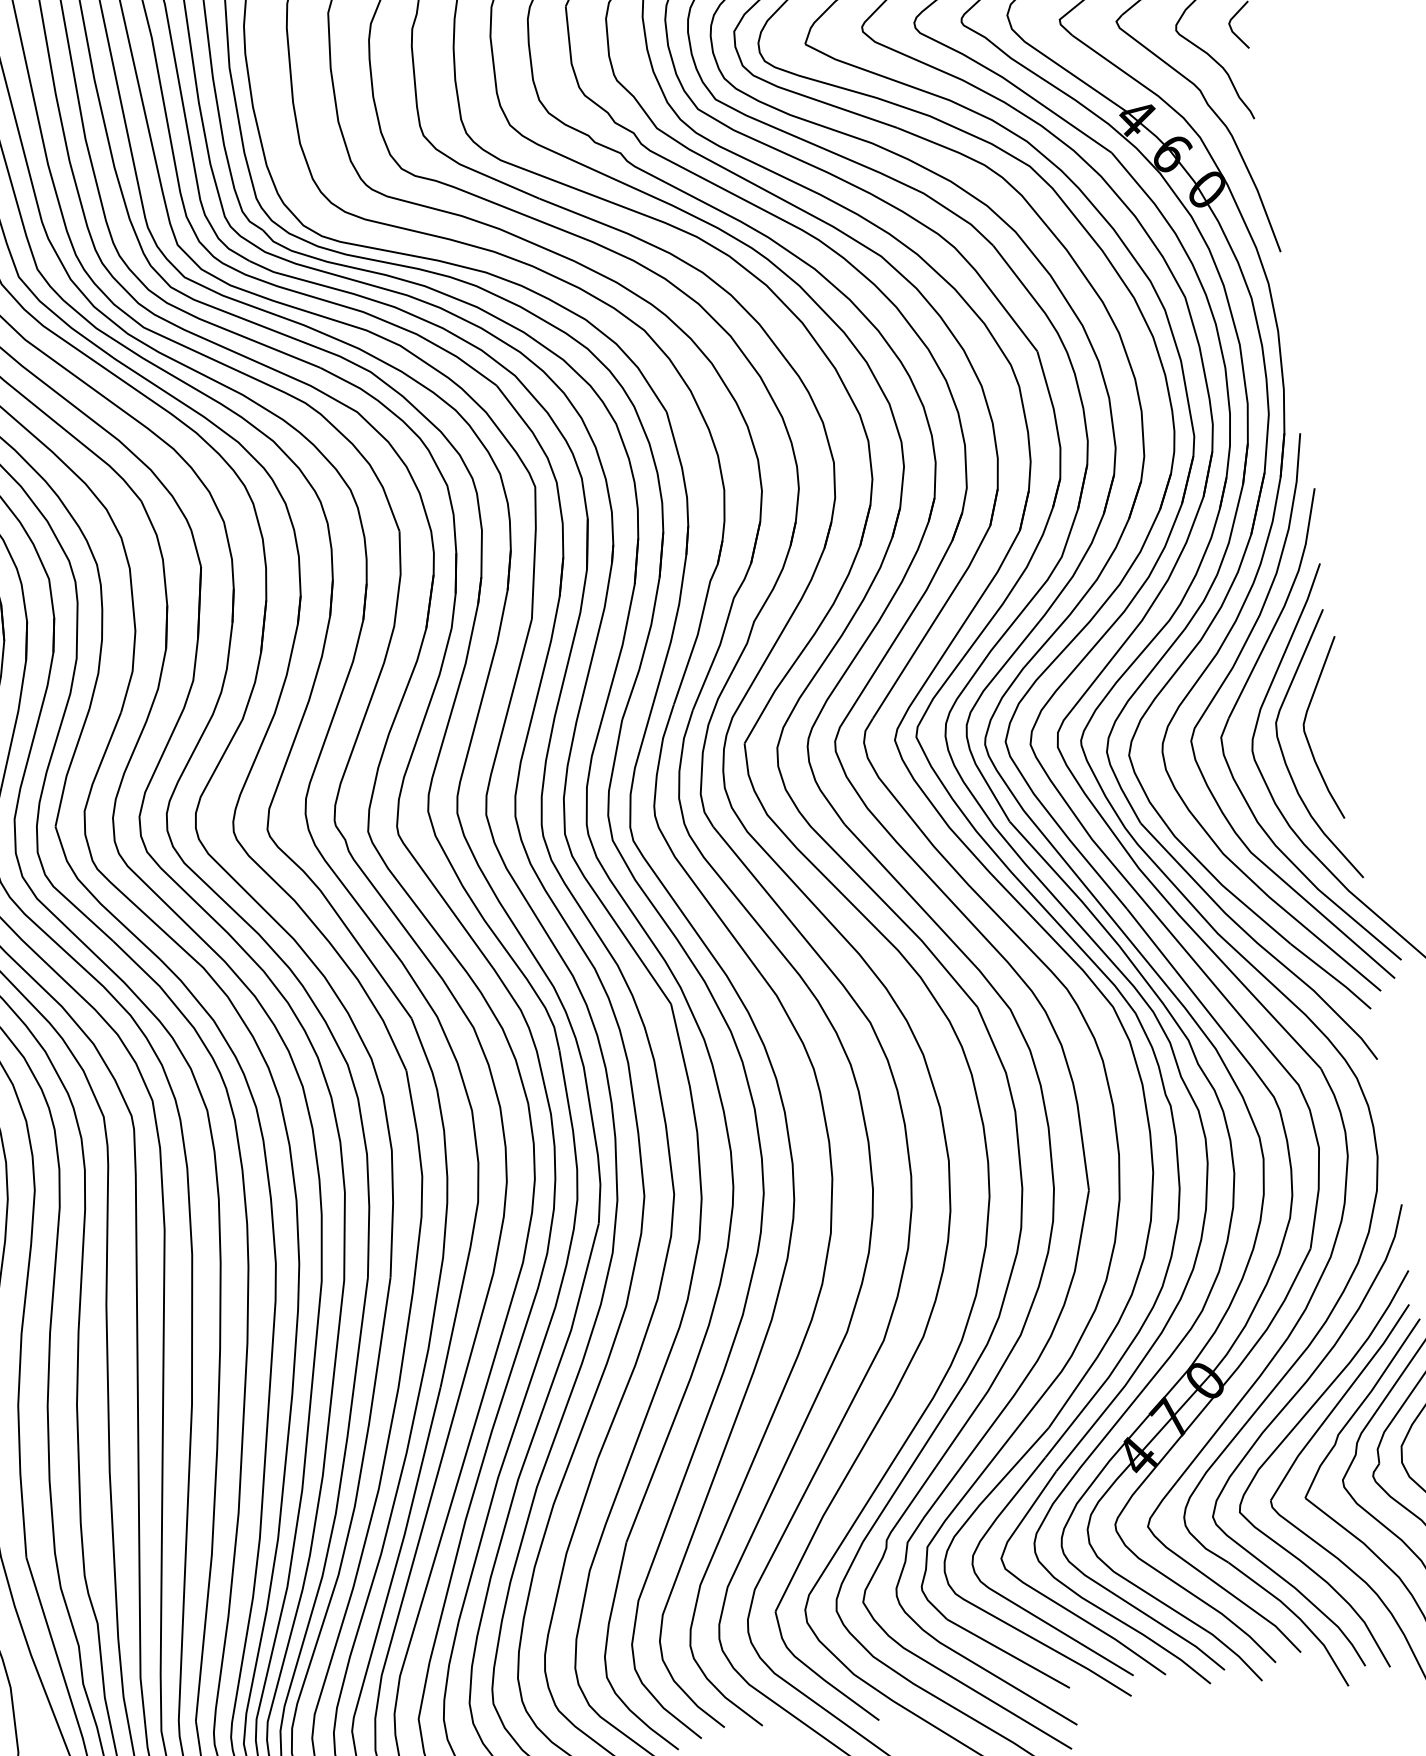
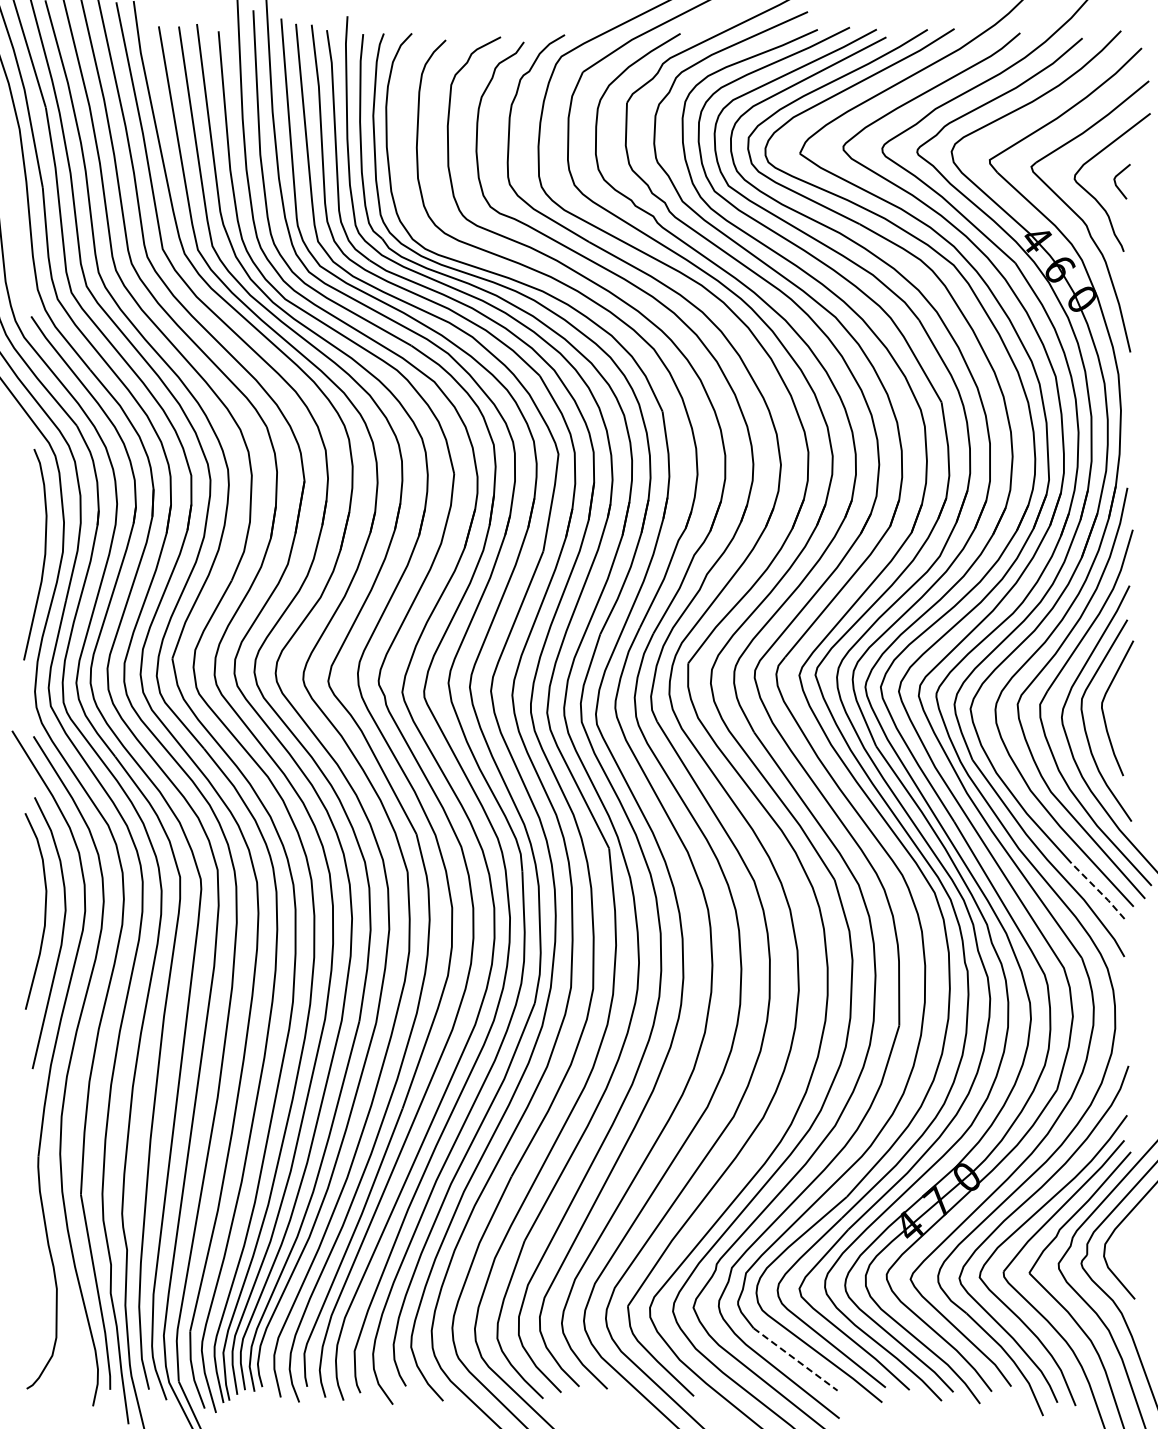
line: (1331, 975) -> (1098, 890), solid -> dashed
line: (1009, 1653) -> (796, 1359), solid -> dashed

